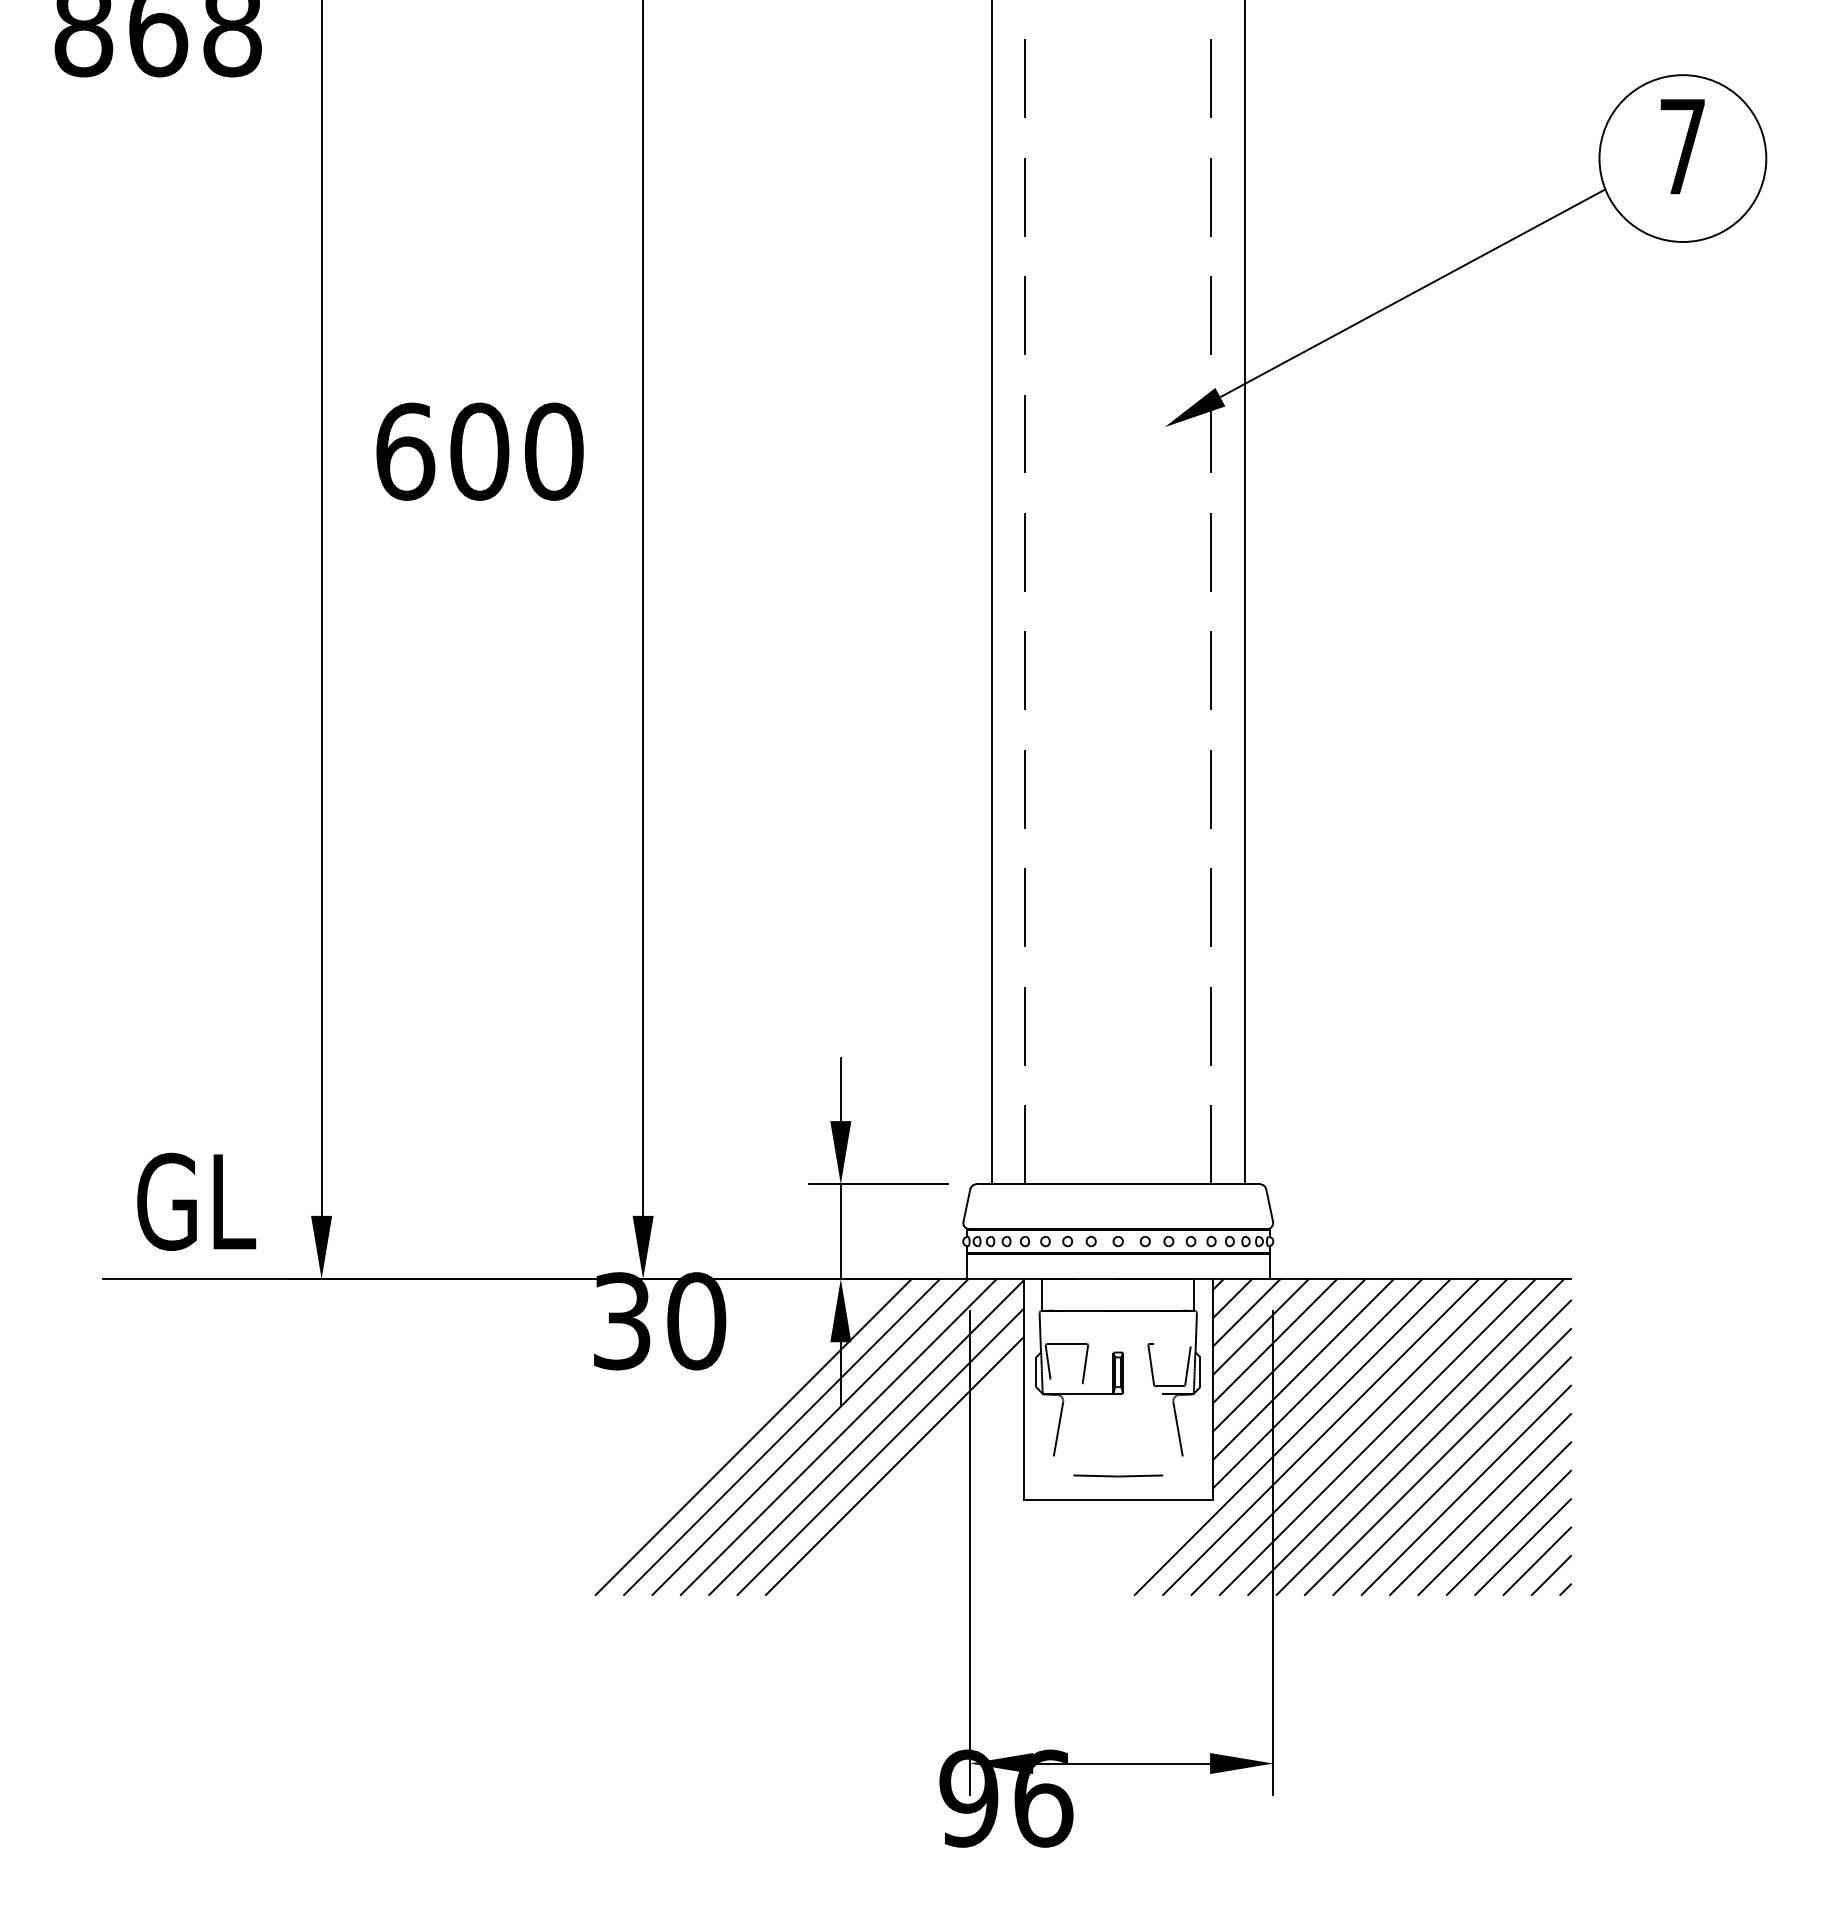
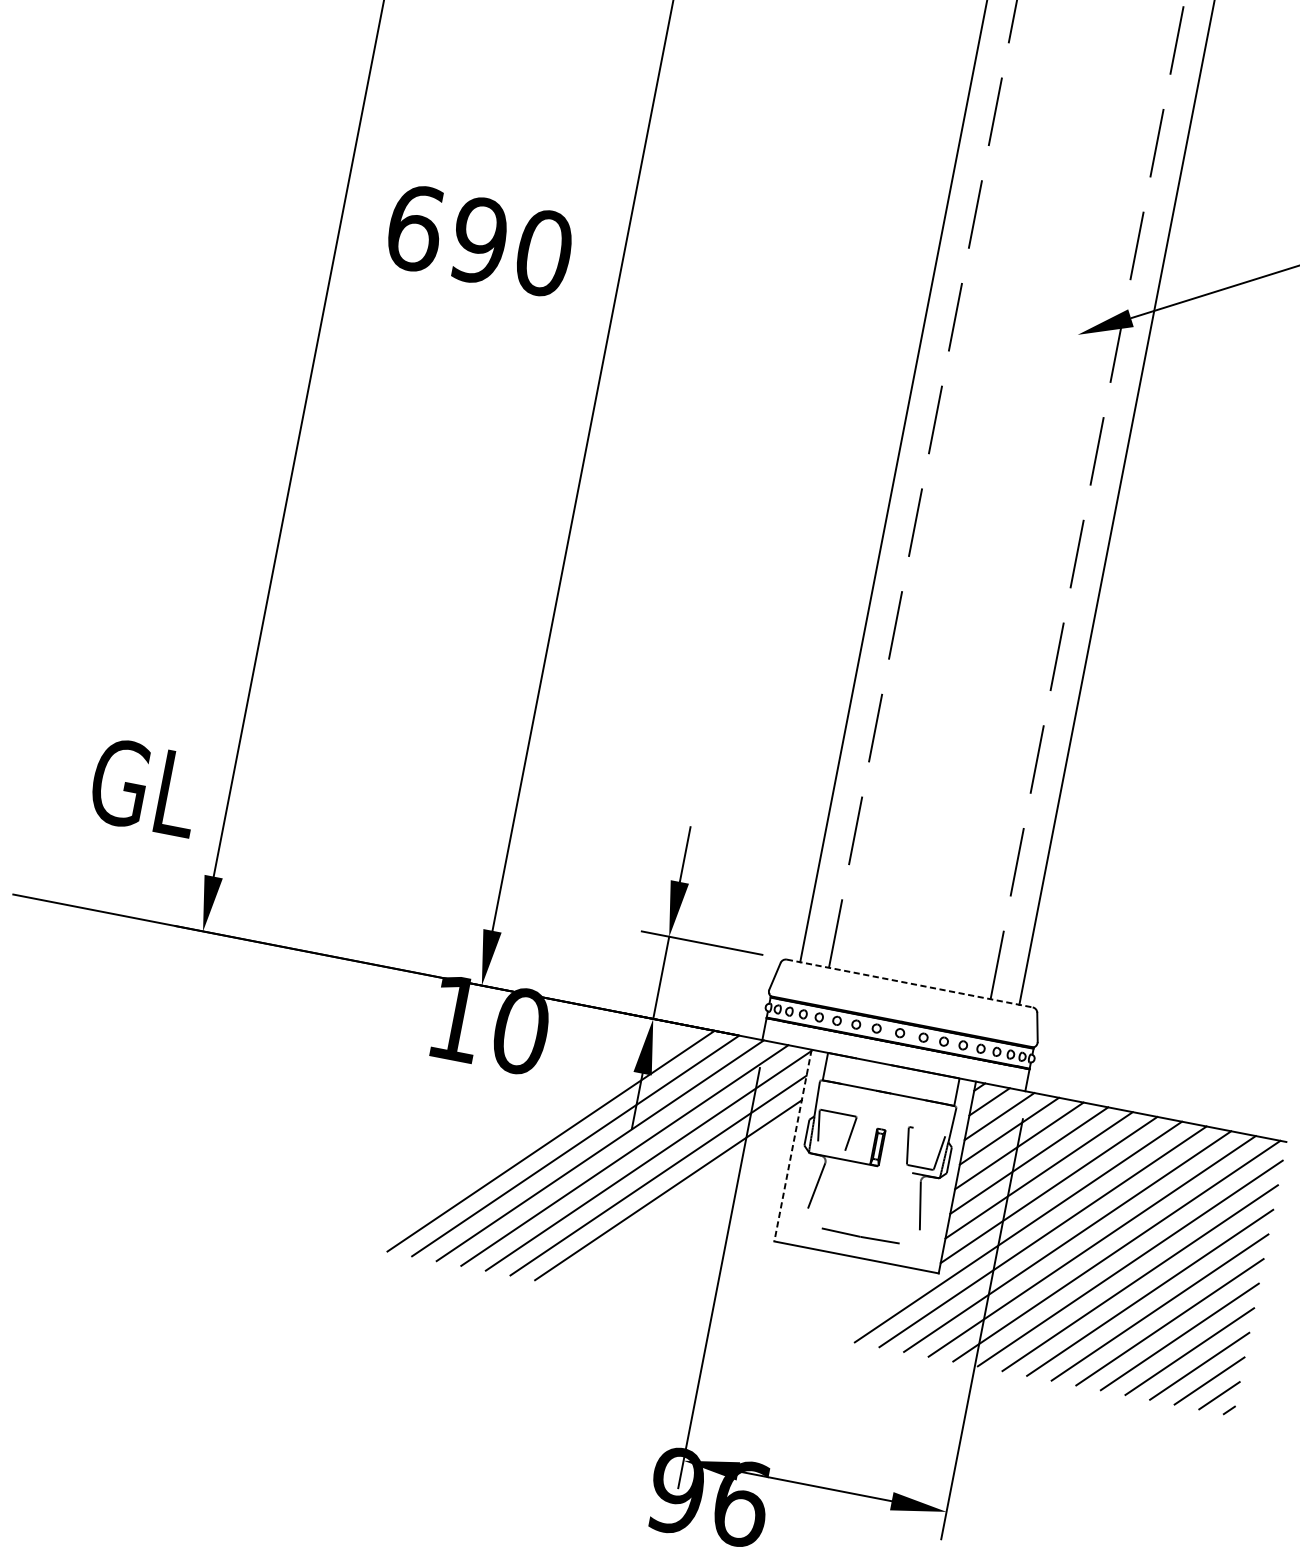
text: (479, 451) -> (479, 240), 600 -> 690
line: (1118, 1184) -> (909, 983), solid -> dashed
text: (196, 1201) -> (145, 787), moved
text: (622, 1321) -> (456, 1018), 30 -> 10
line: (1023, 1389) -> (793, 1145), solid -> dashed

